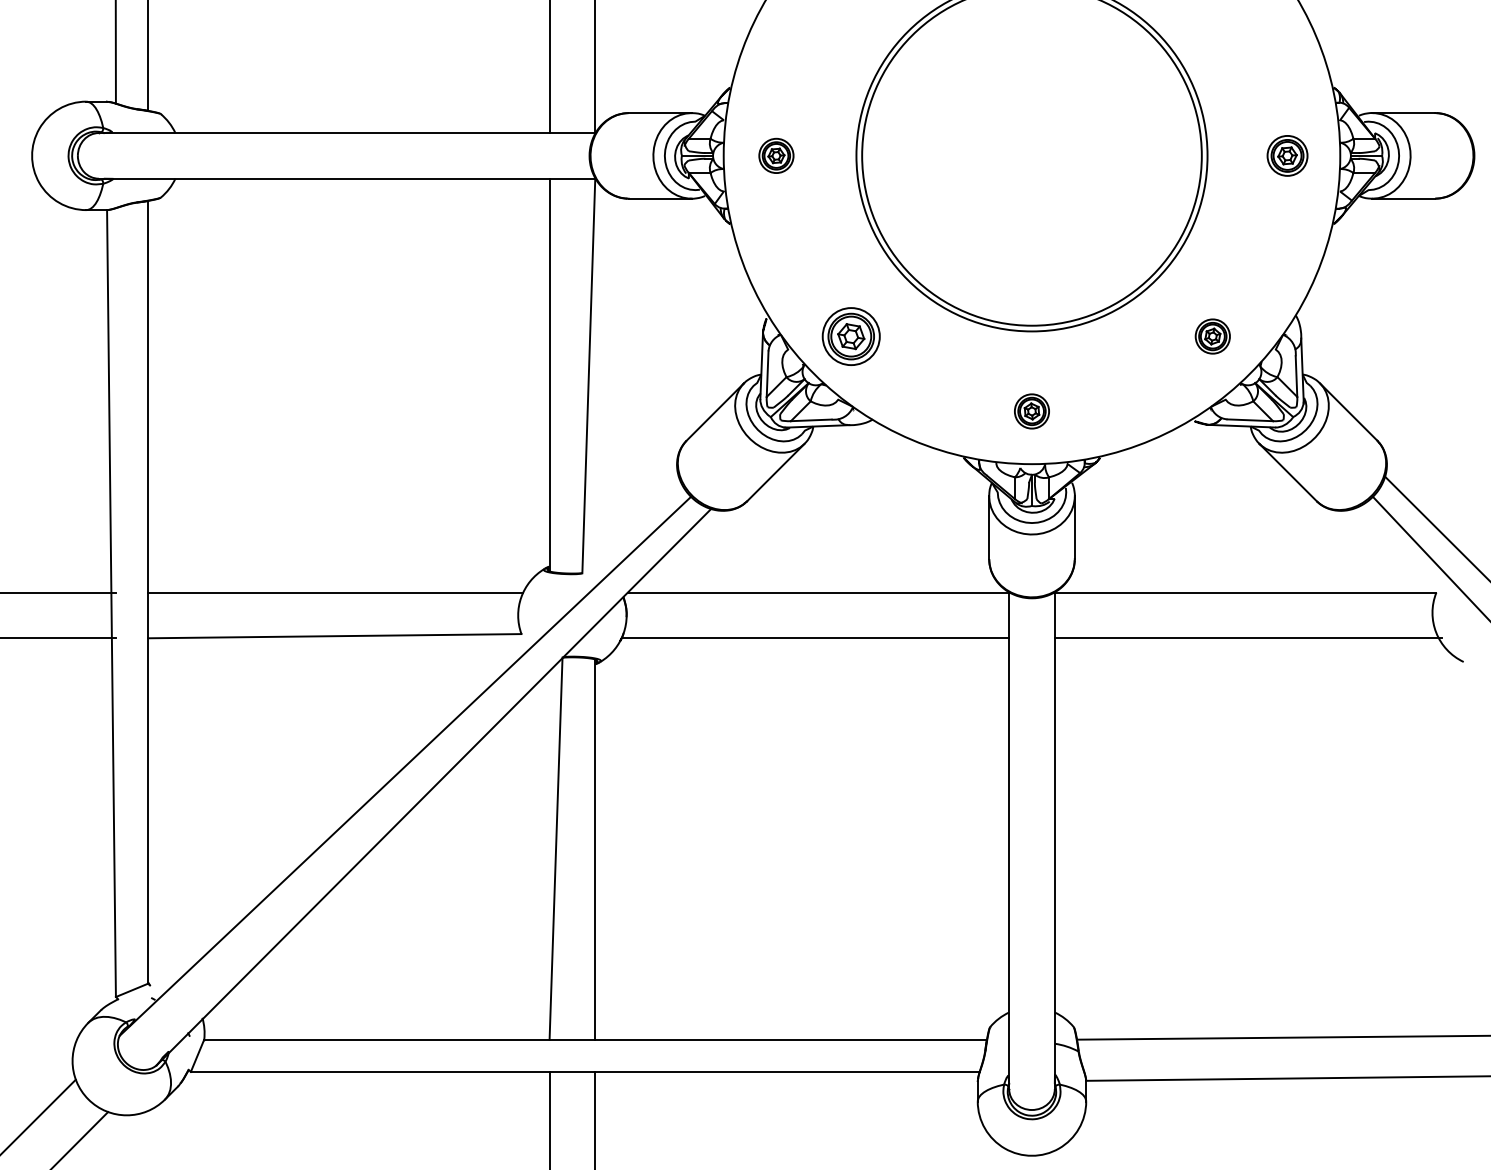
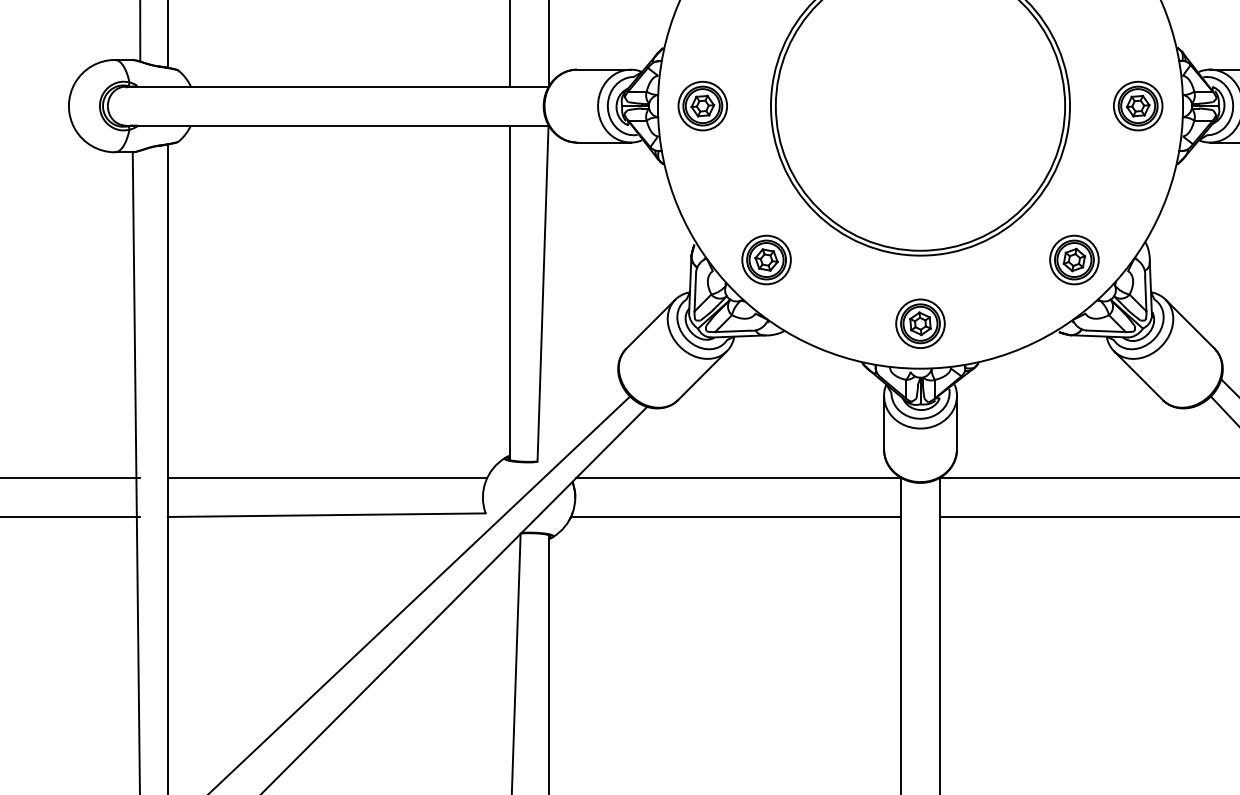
part: (776, 155) -> (702, 105), size x1.67
part: (1287, 155) -> (1138, 105), size x1.43
part: (1212, 336) -> (1074, 259), size x1.67
part: (1031, 411) -> (920, 323), size x1.67

